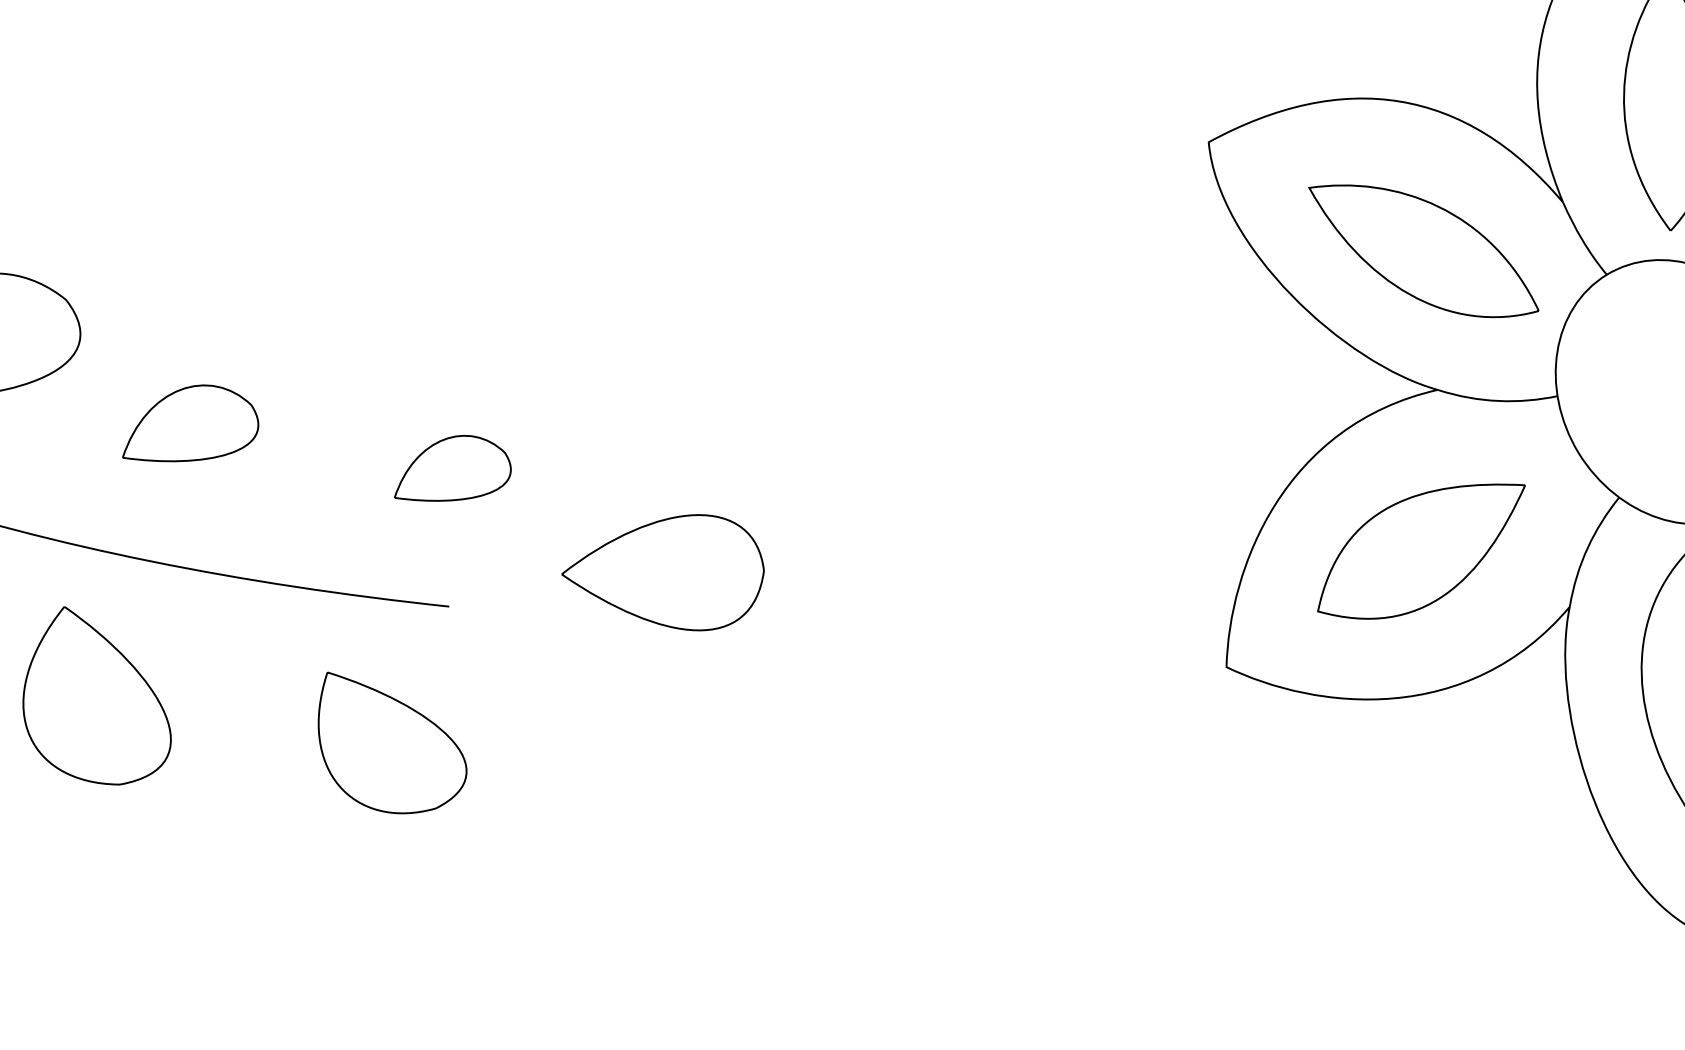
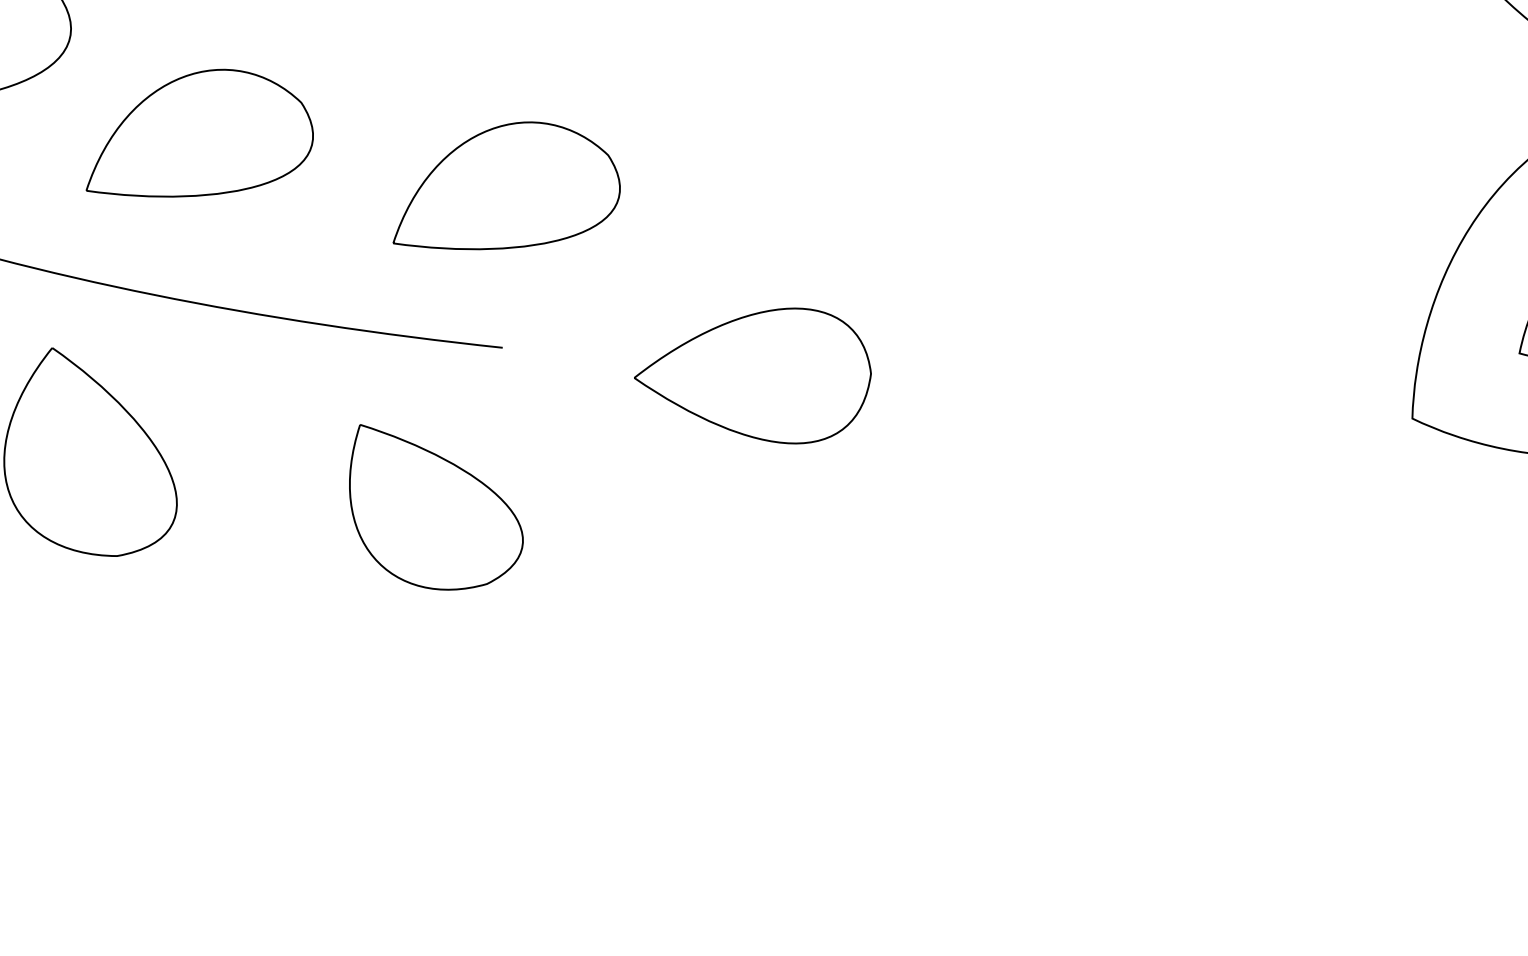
part: (190, 423) -> (199, 133), size x1.43
part: (452, 468) -> (506, 186), size x1.67
part: (662, 572) -> (752, 375), moved

